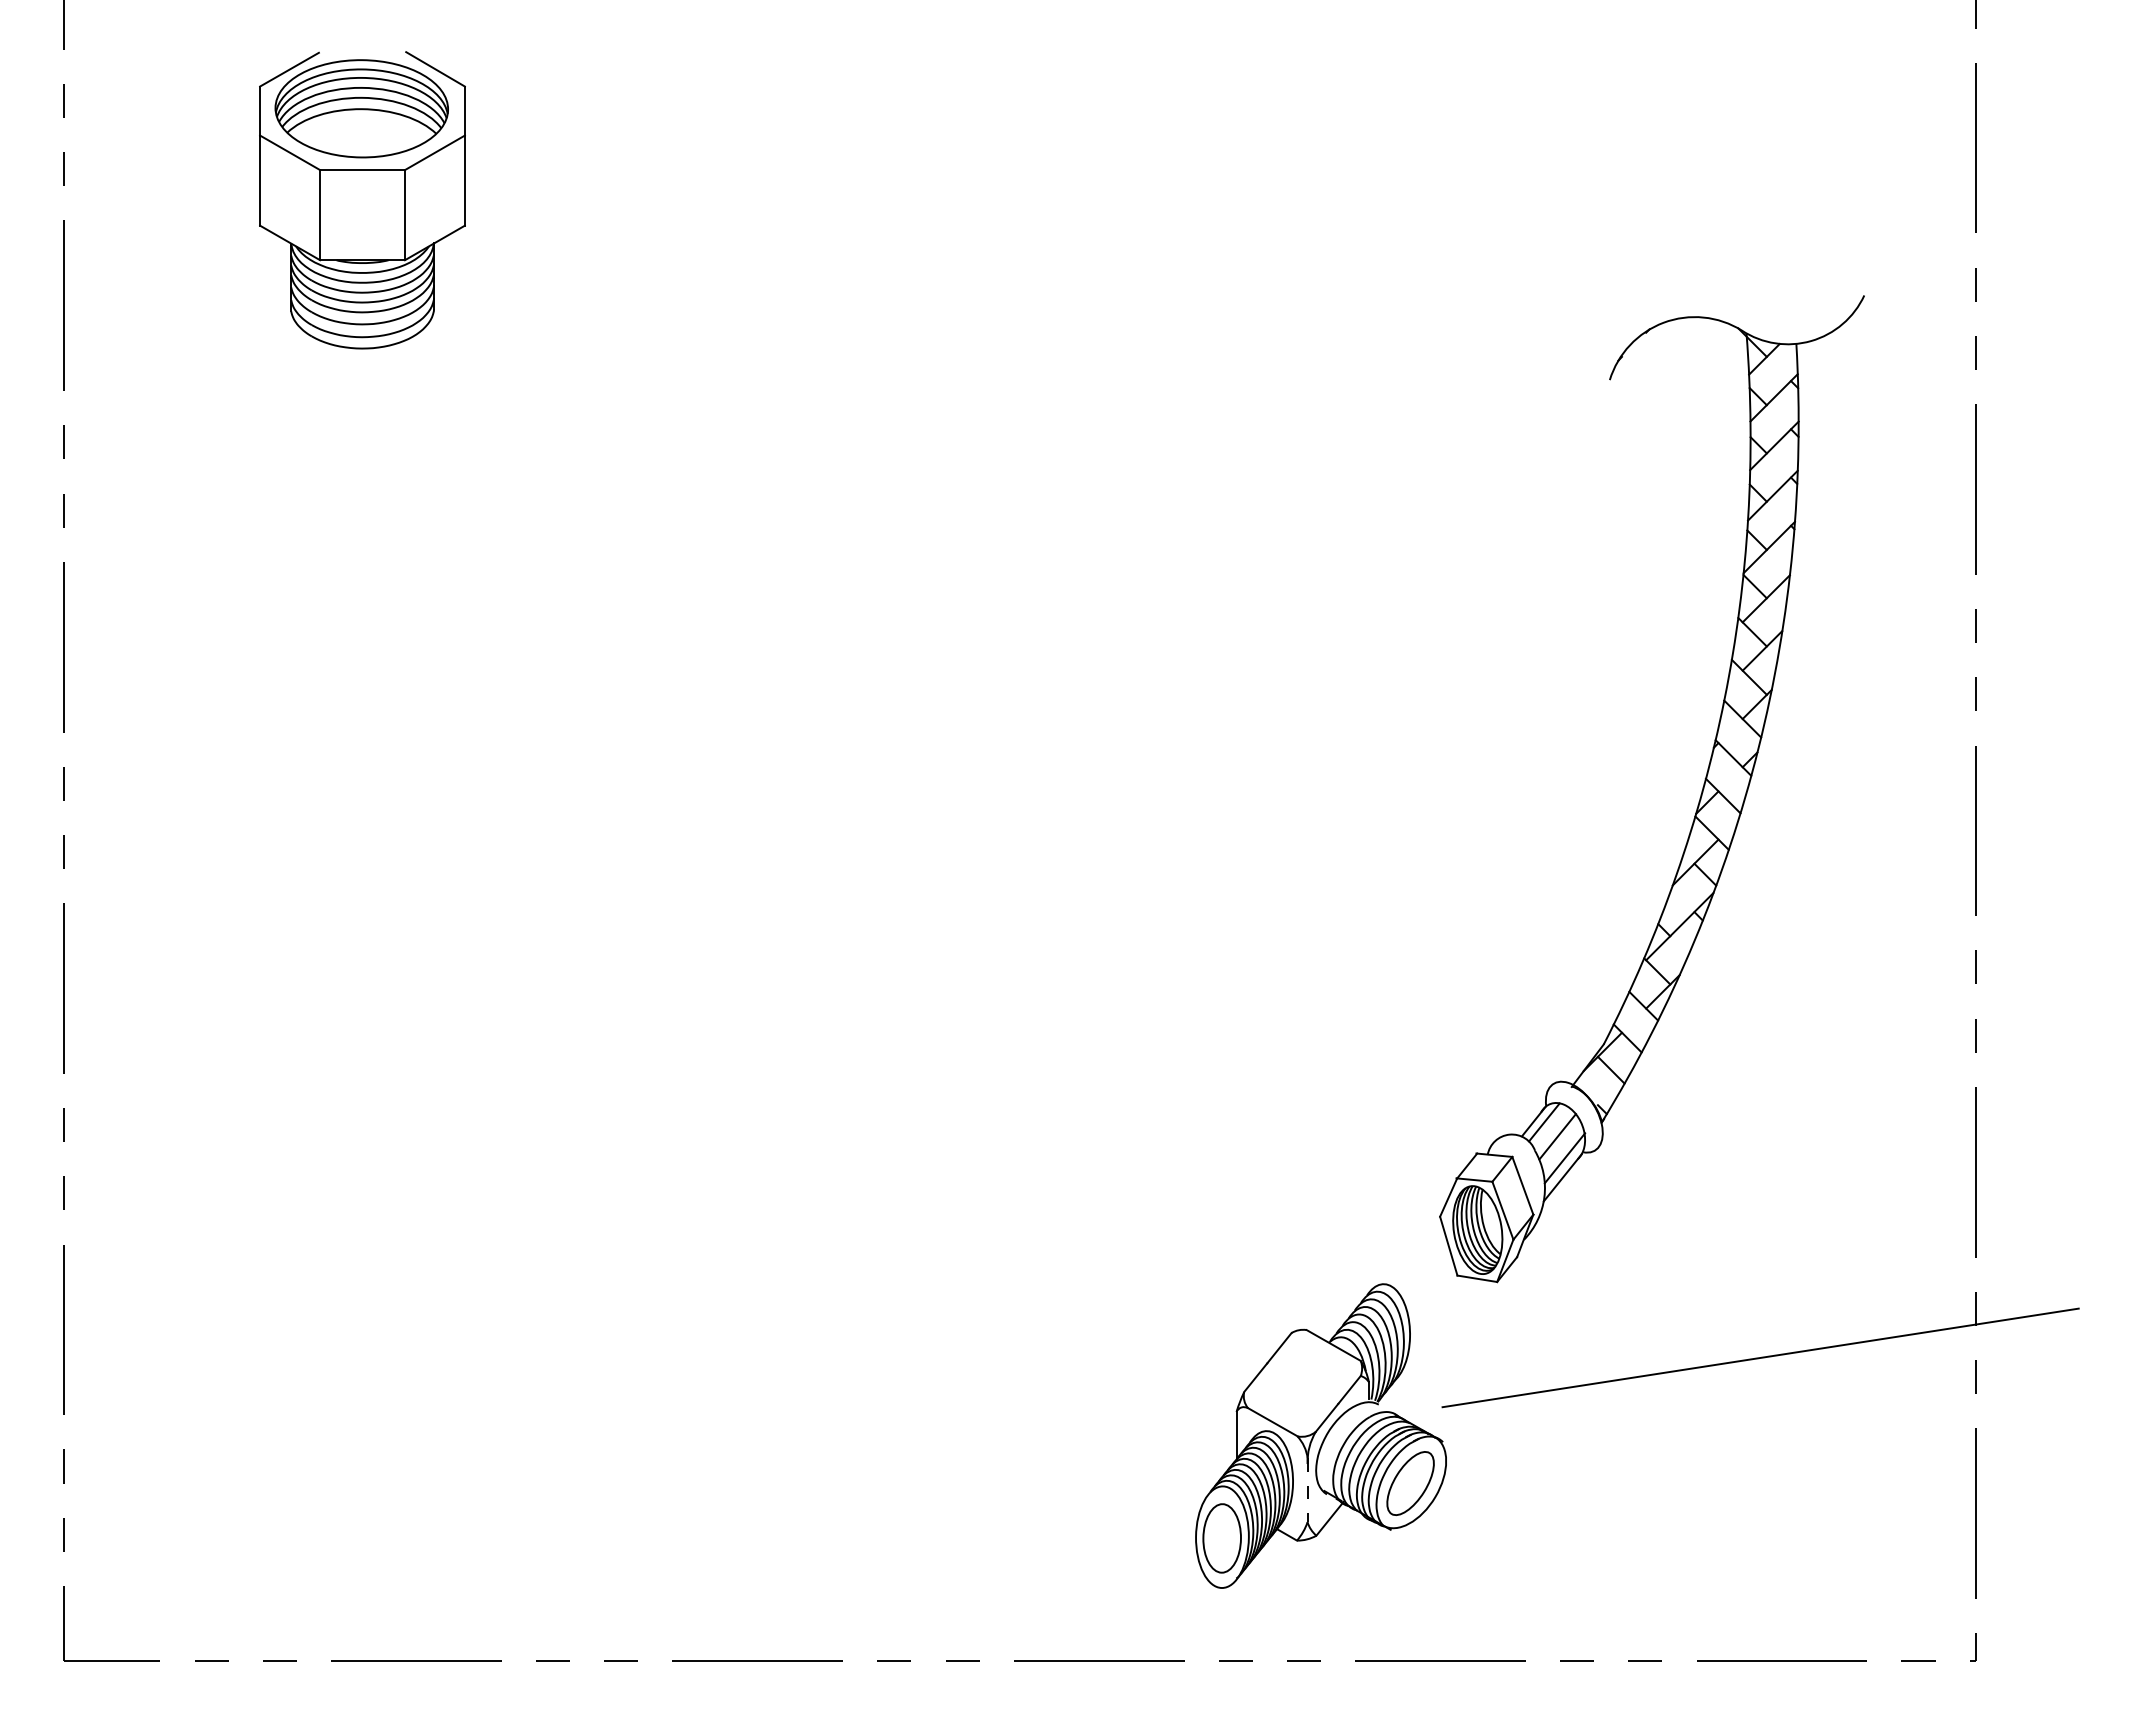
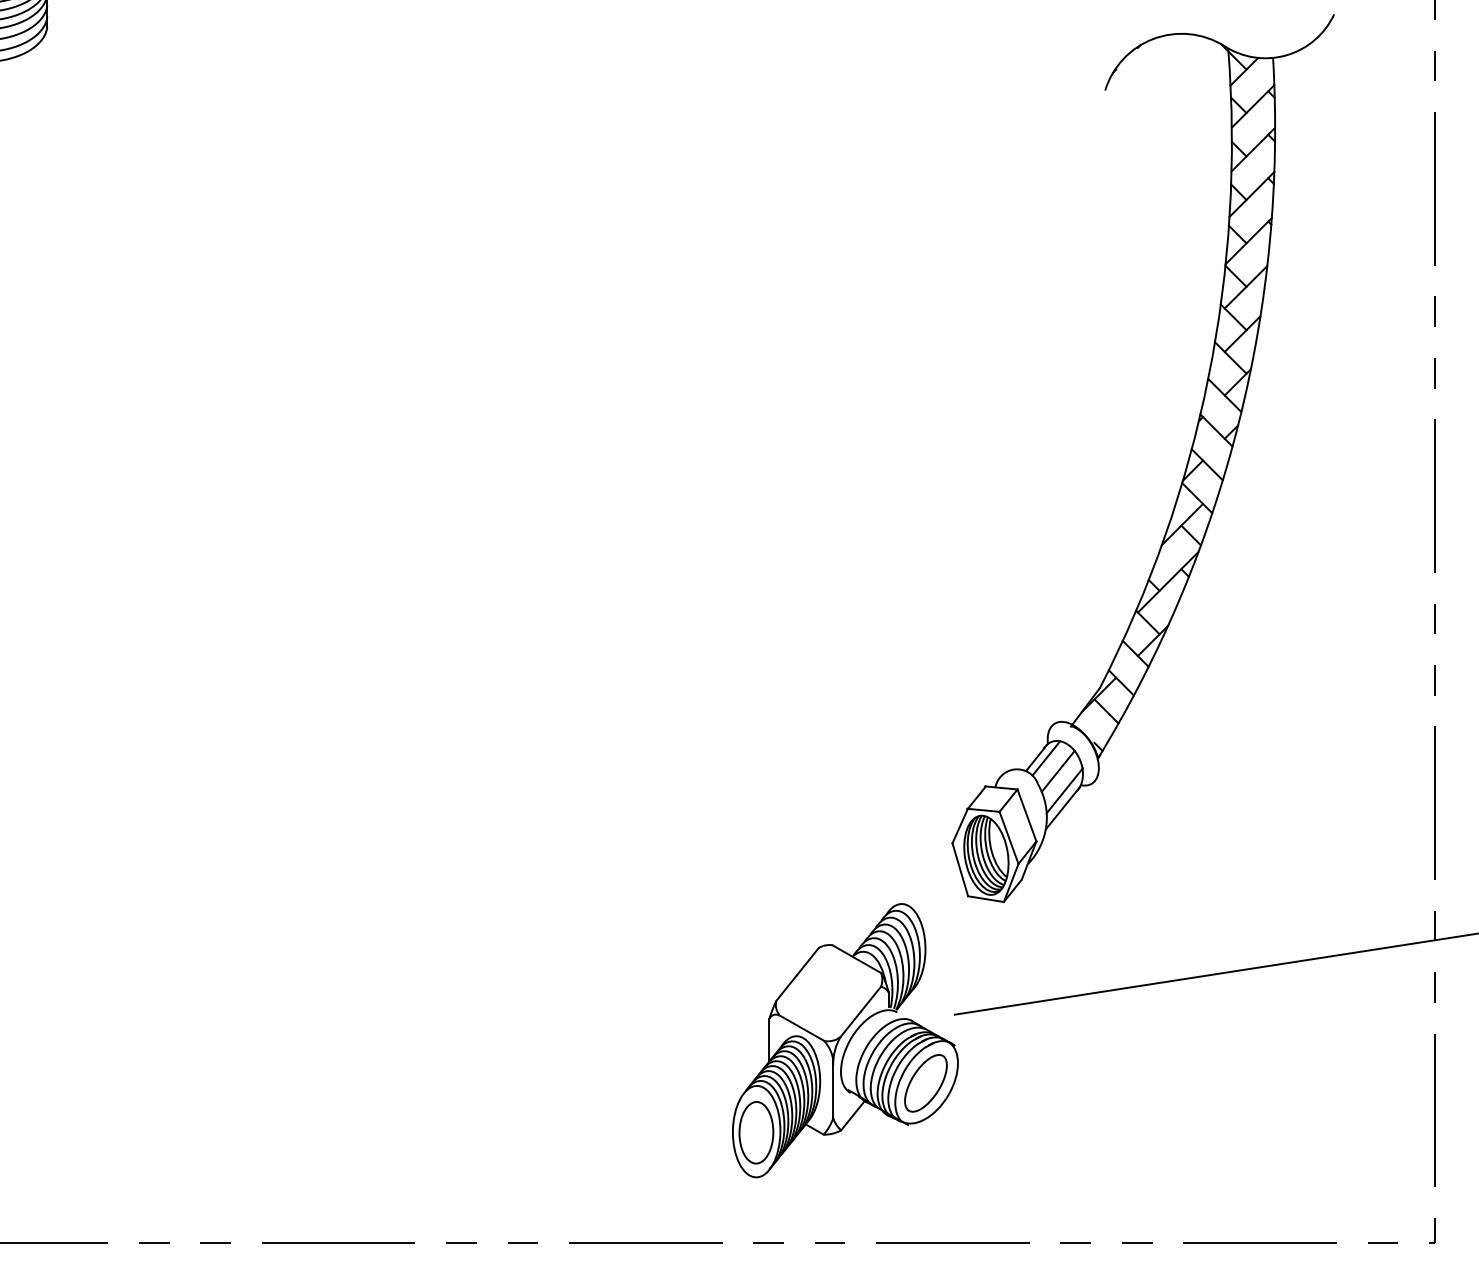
line: (1307, 1490) -> (833, 1089), dashed -> solid

